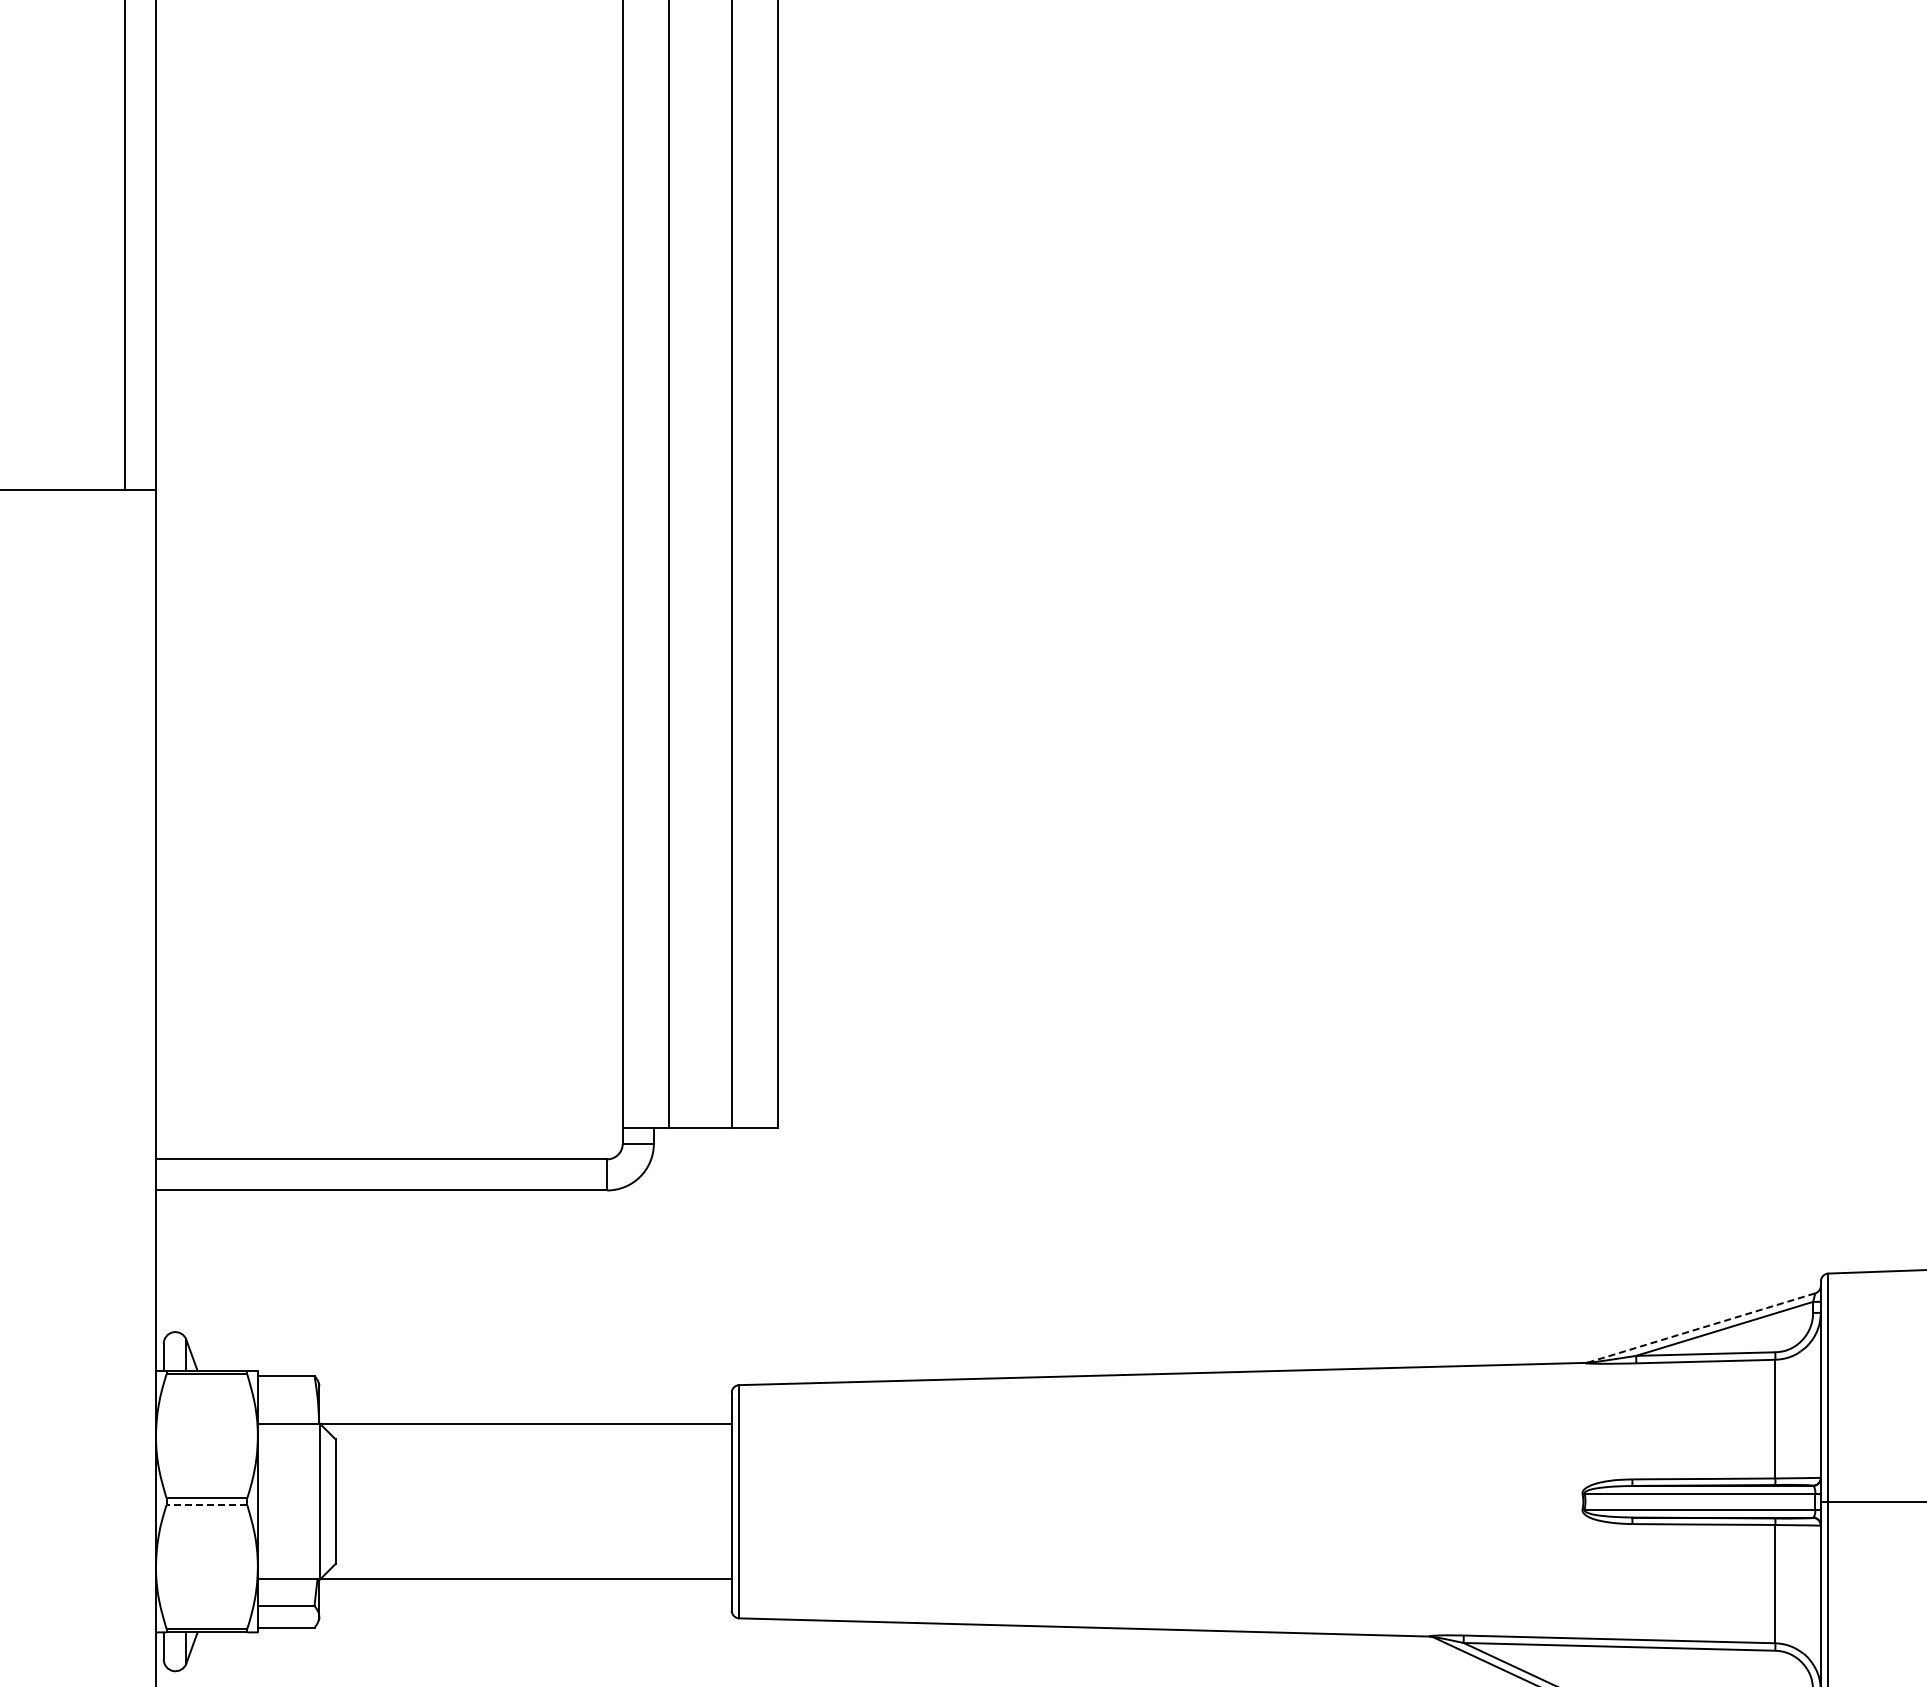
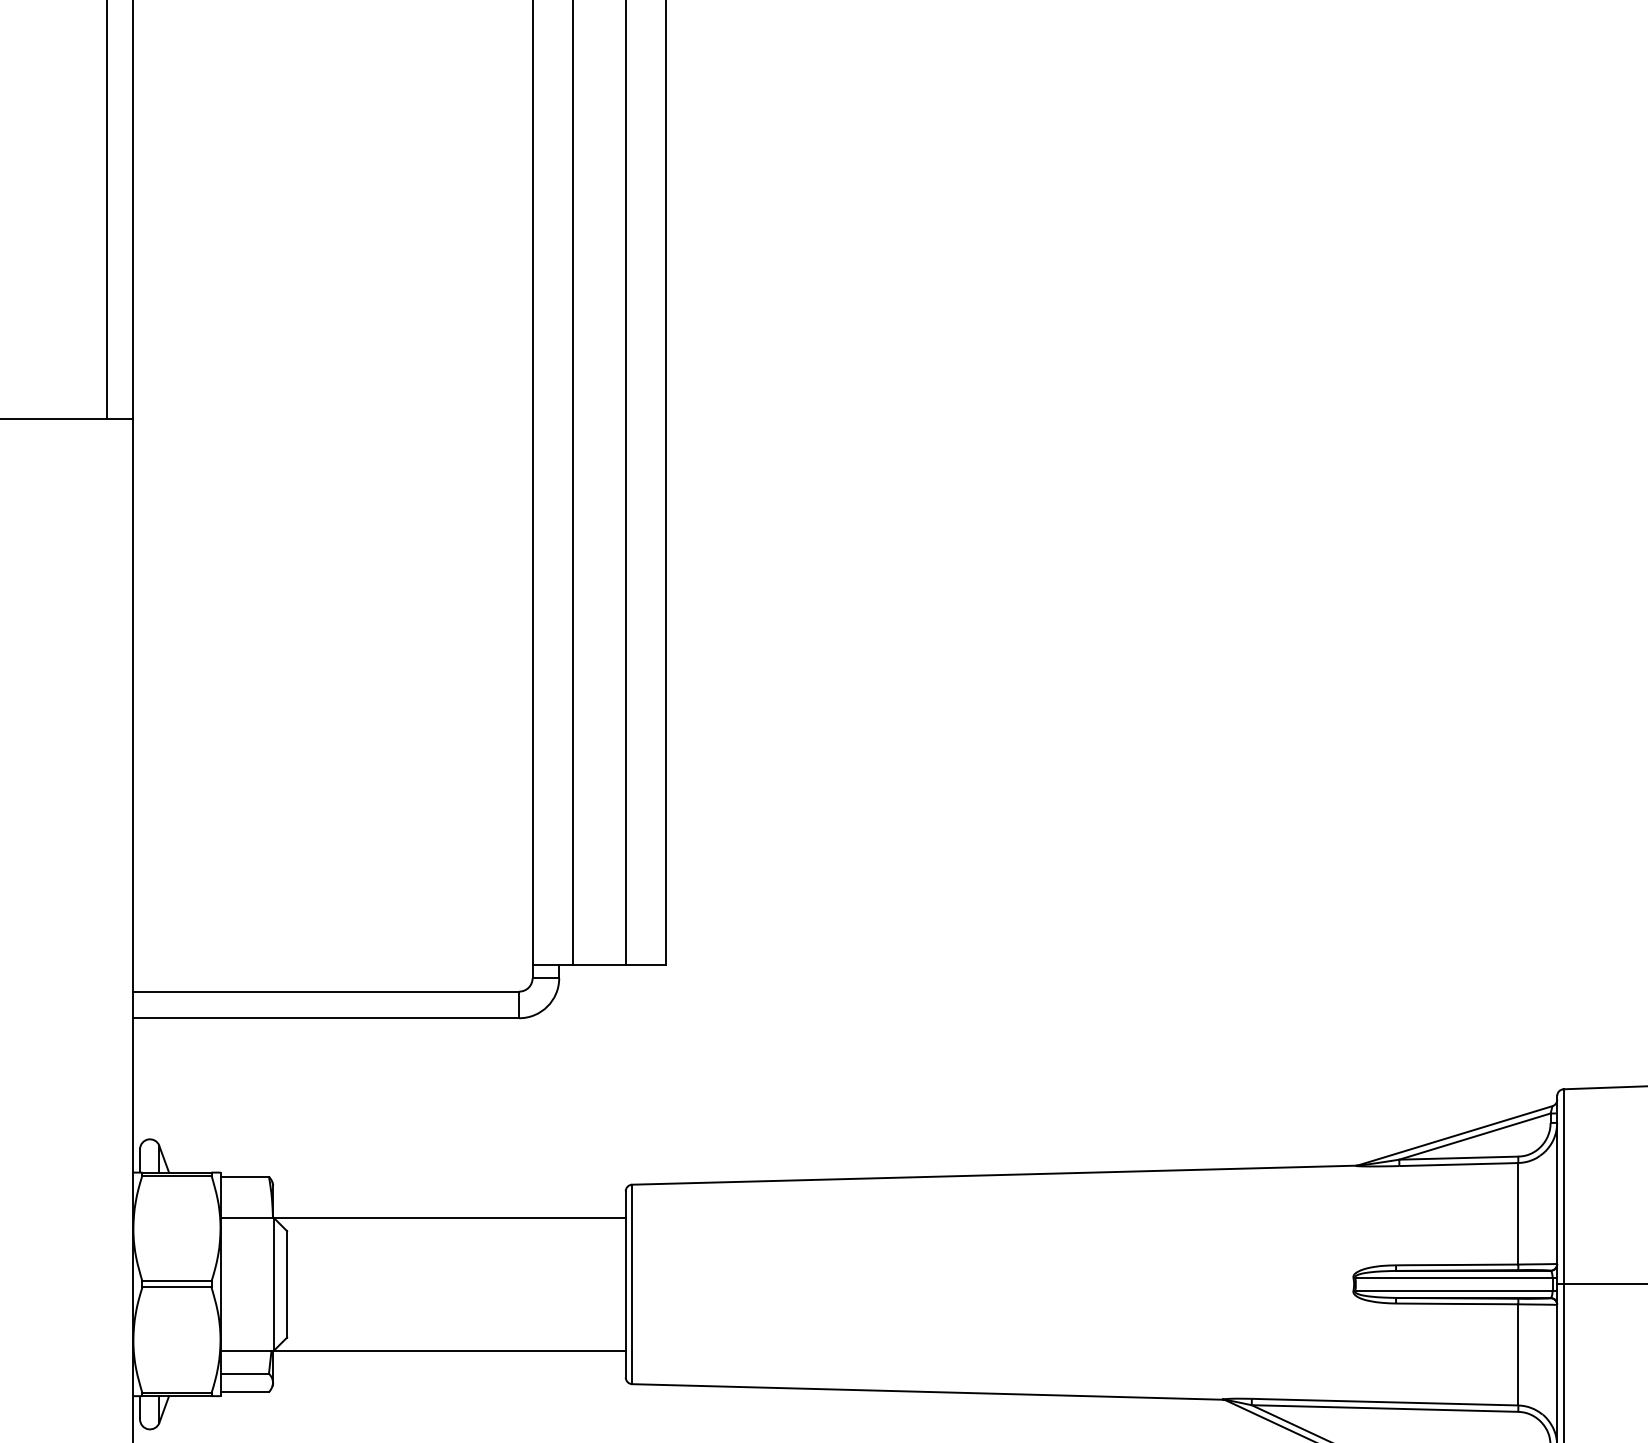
line: (1701, 1327) -> (1455, 1135), dashed -> solid
line: (206, 1505) -> (176, 1287), dashed -> solid

